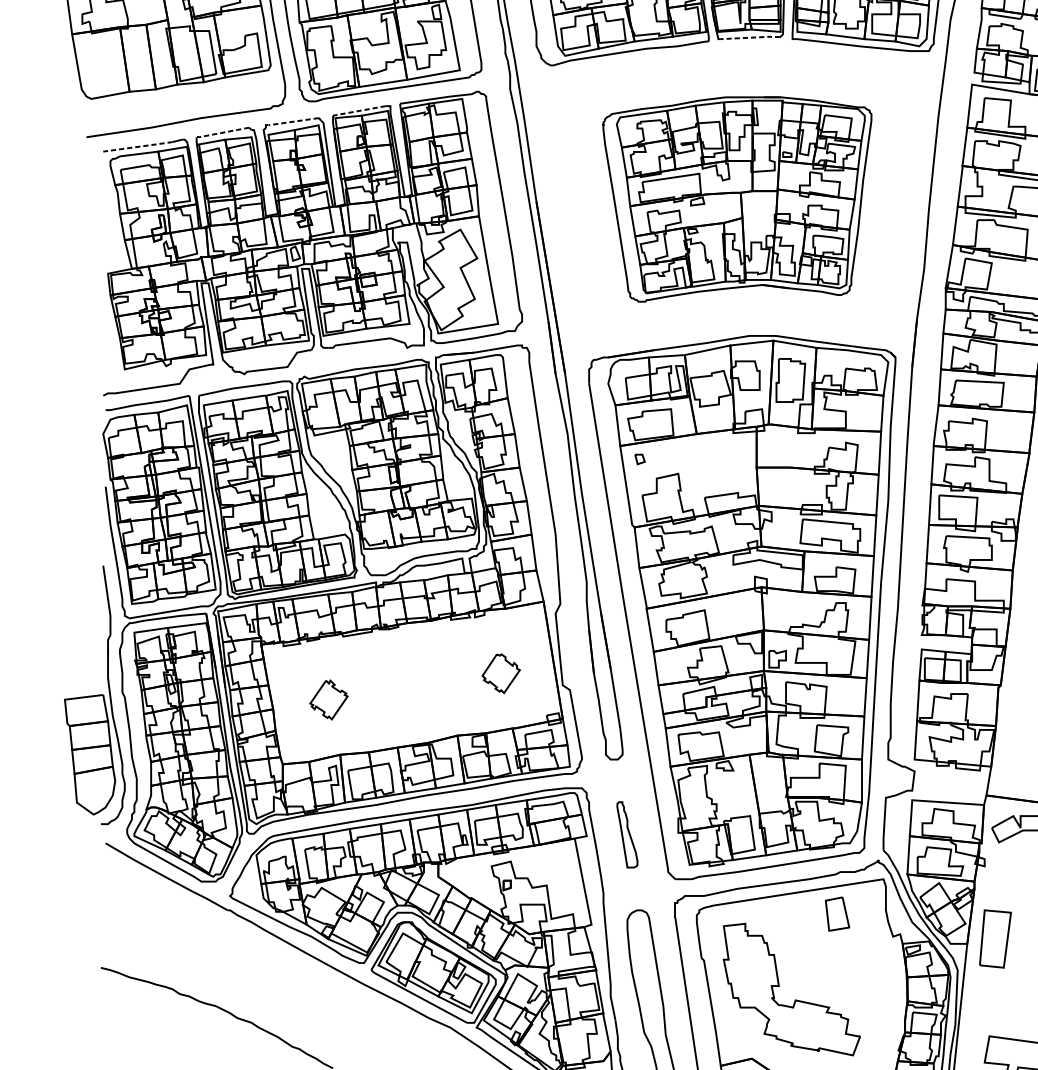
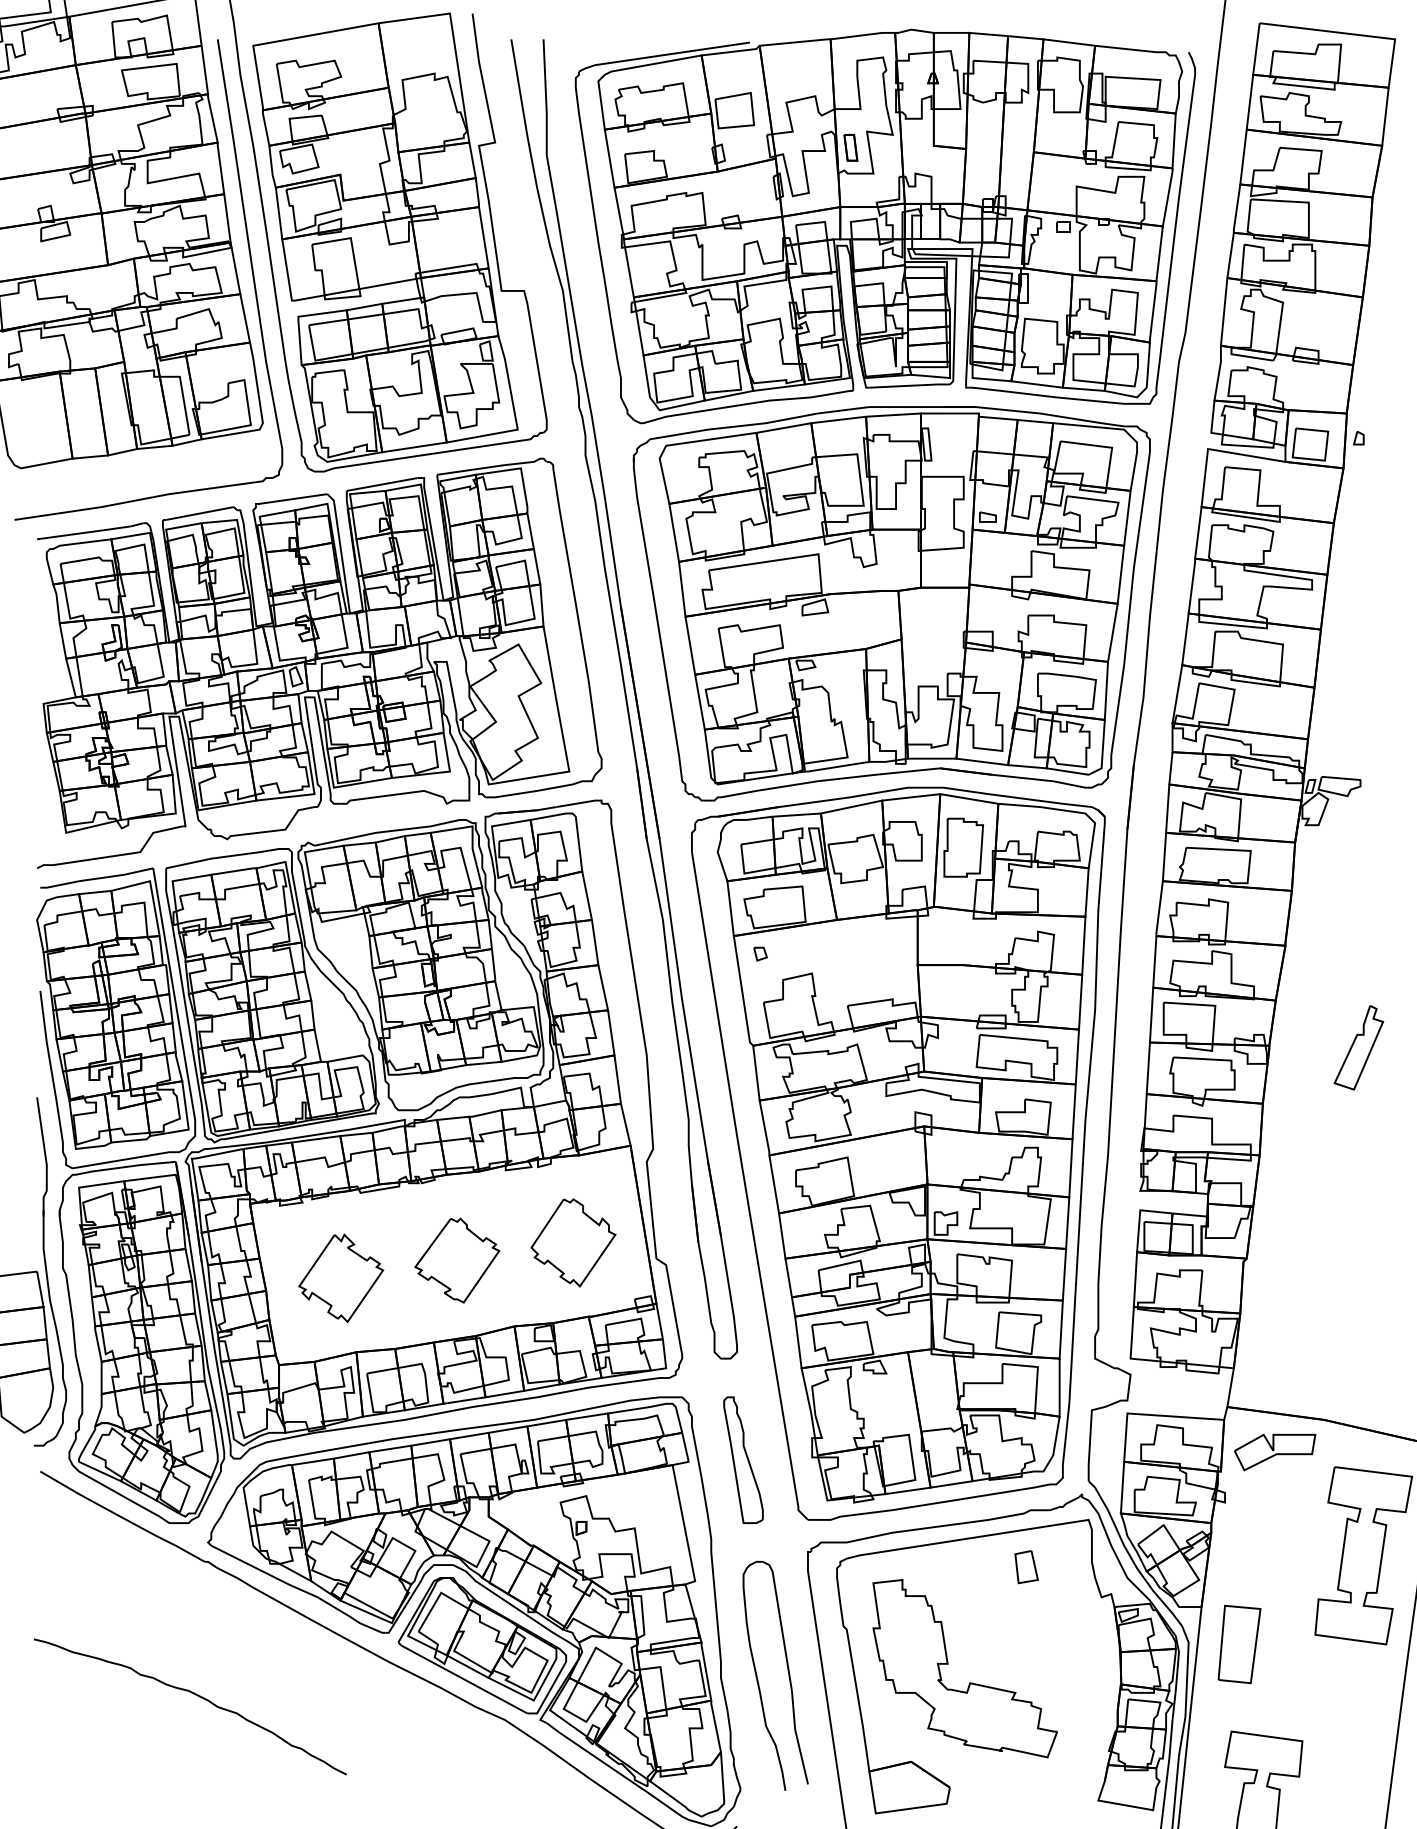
line: (751, 37) -> (910, 385), dashed -> solid
line: (358, 110) -> (381, 484), dashed -> solid
line: (294, 121) -> (294, 498), dashed -> solid
line: (223, 132) -> (199, 513), dashed -> solid
line: (138, 146) -> (84, 532), dashed -> solid
part: (737, 199) -> (891, 603), size x1.43
part: (501, 673) -> (573, 1242), size x1.67
part: (415, 686) -> (457, 1260), added
part: (329, 700) -> (341, 1278), size x1.67
part: (627, 834) -> (743, 1459), size x1.43
part: (837, 914) -> (1026, 1567), size x0.71
part: (995, 939) -> (1239, 1644), moved

